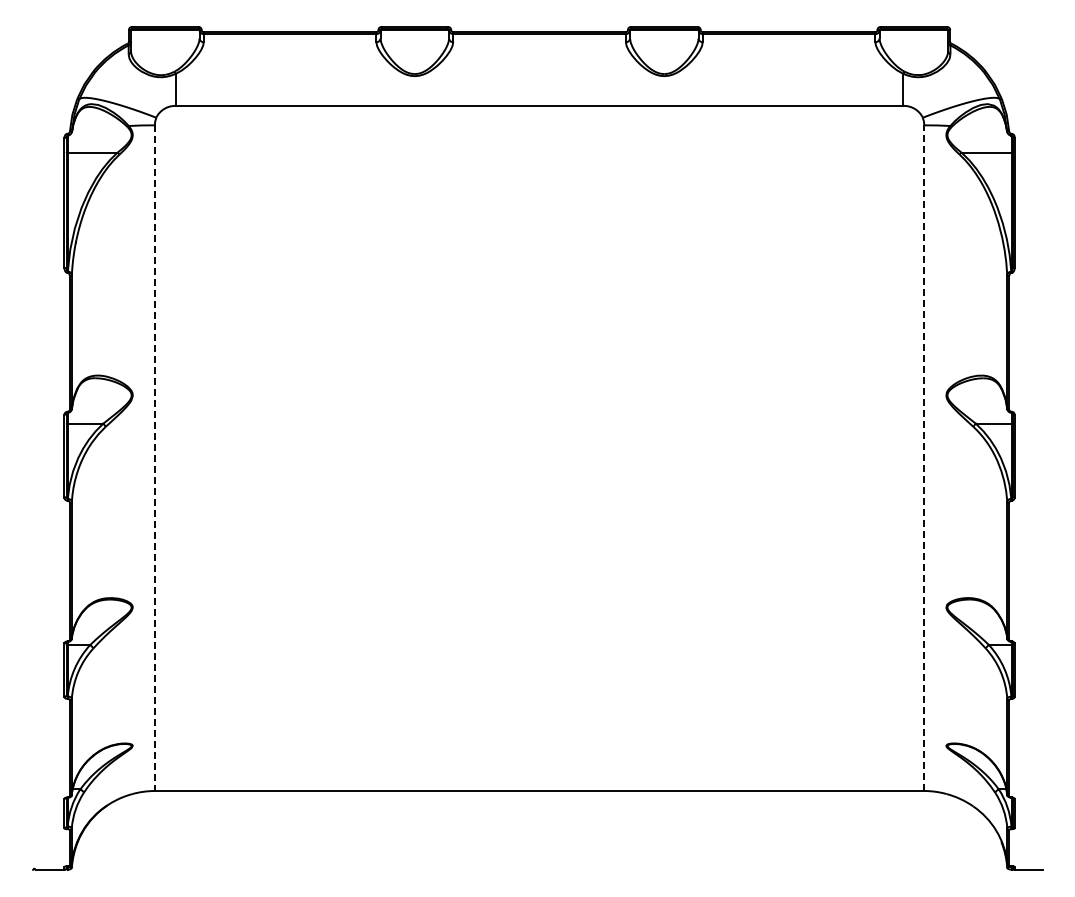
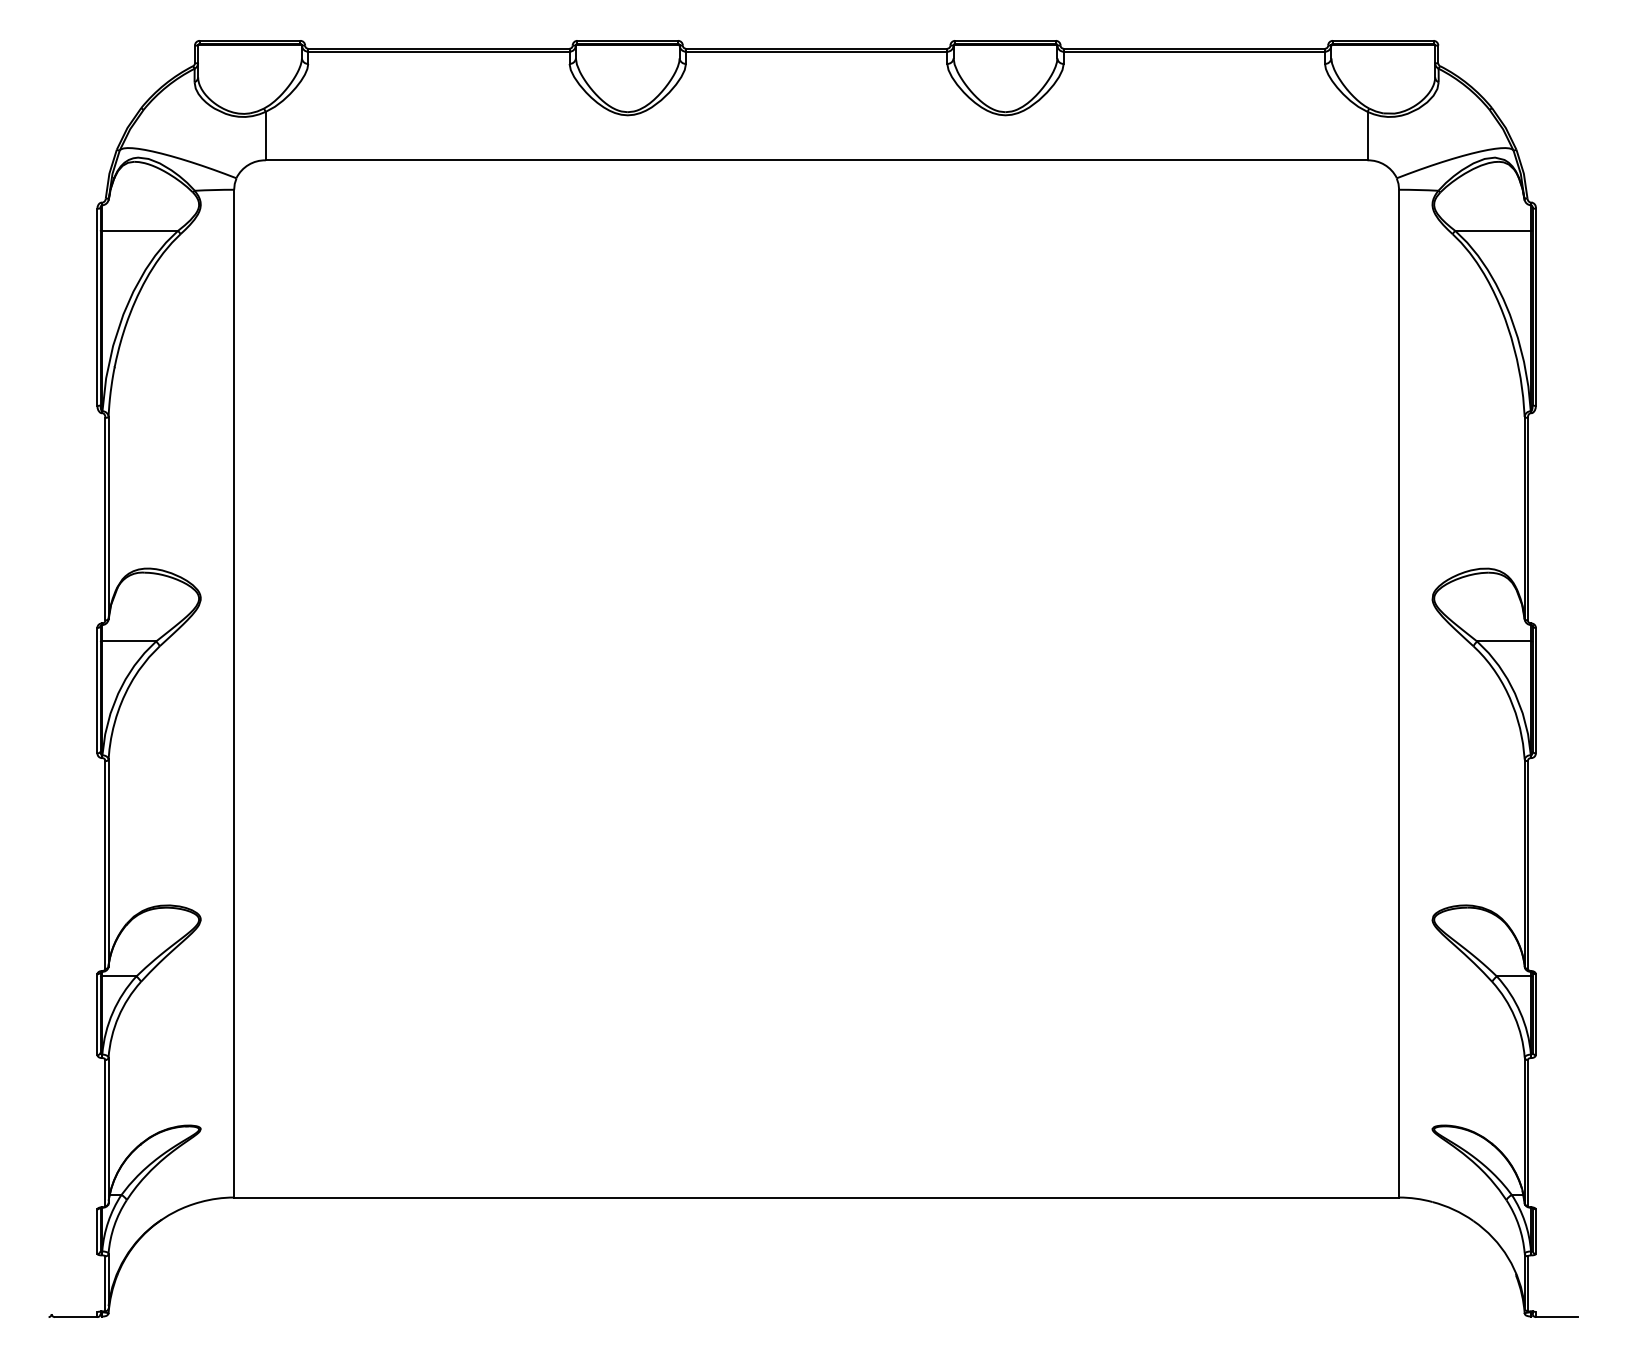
line: (154, 458) -> (233, 694), dashed -> solid
line: (924, 458) -> (1399, 694), dashed -> solid

